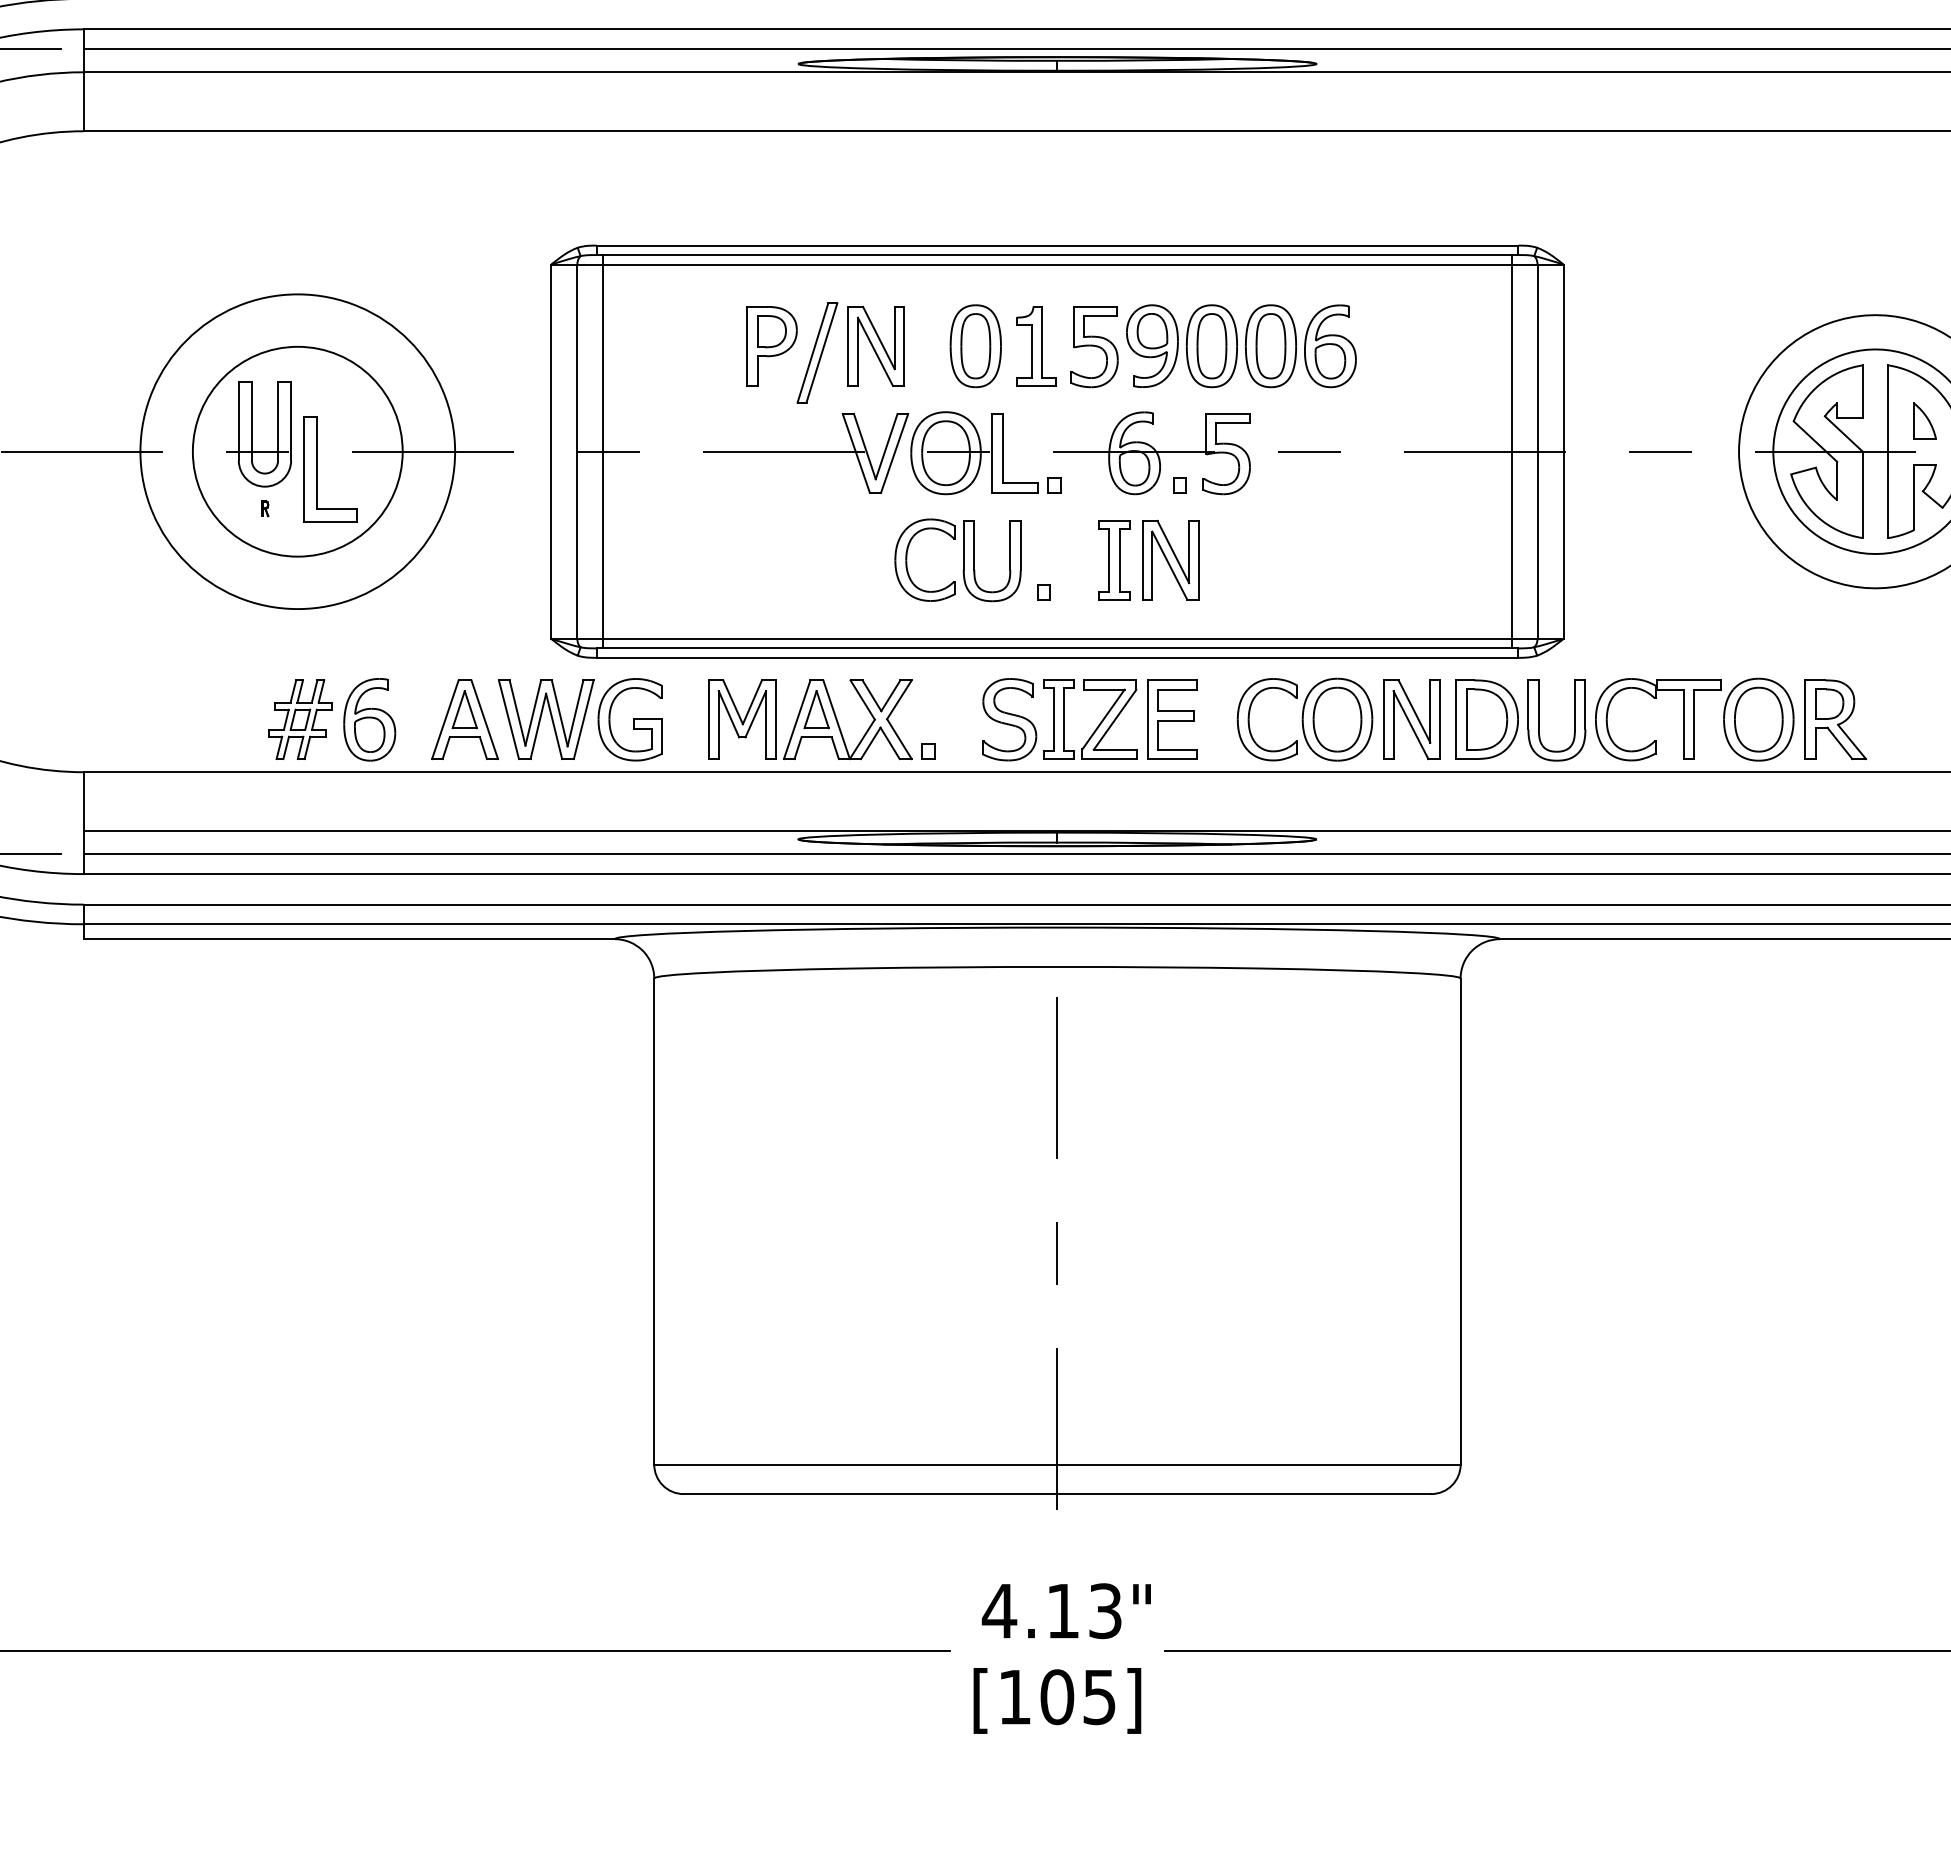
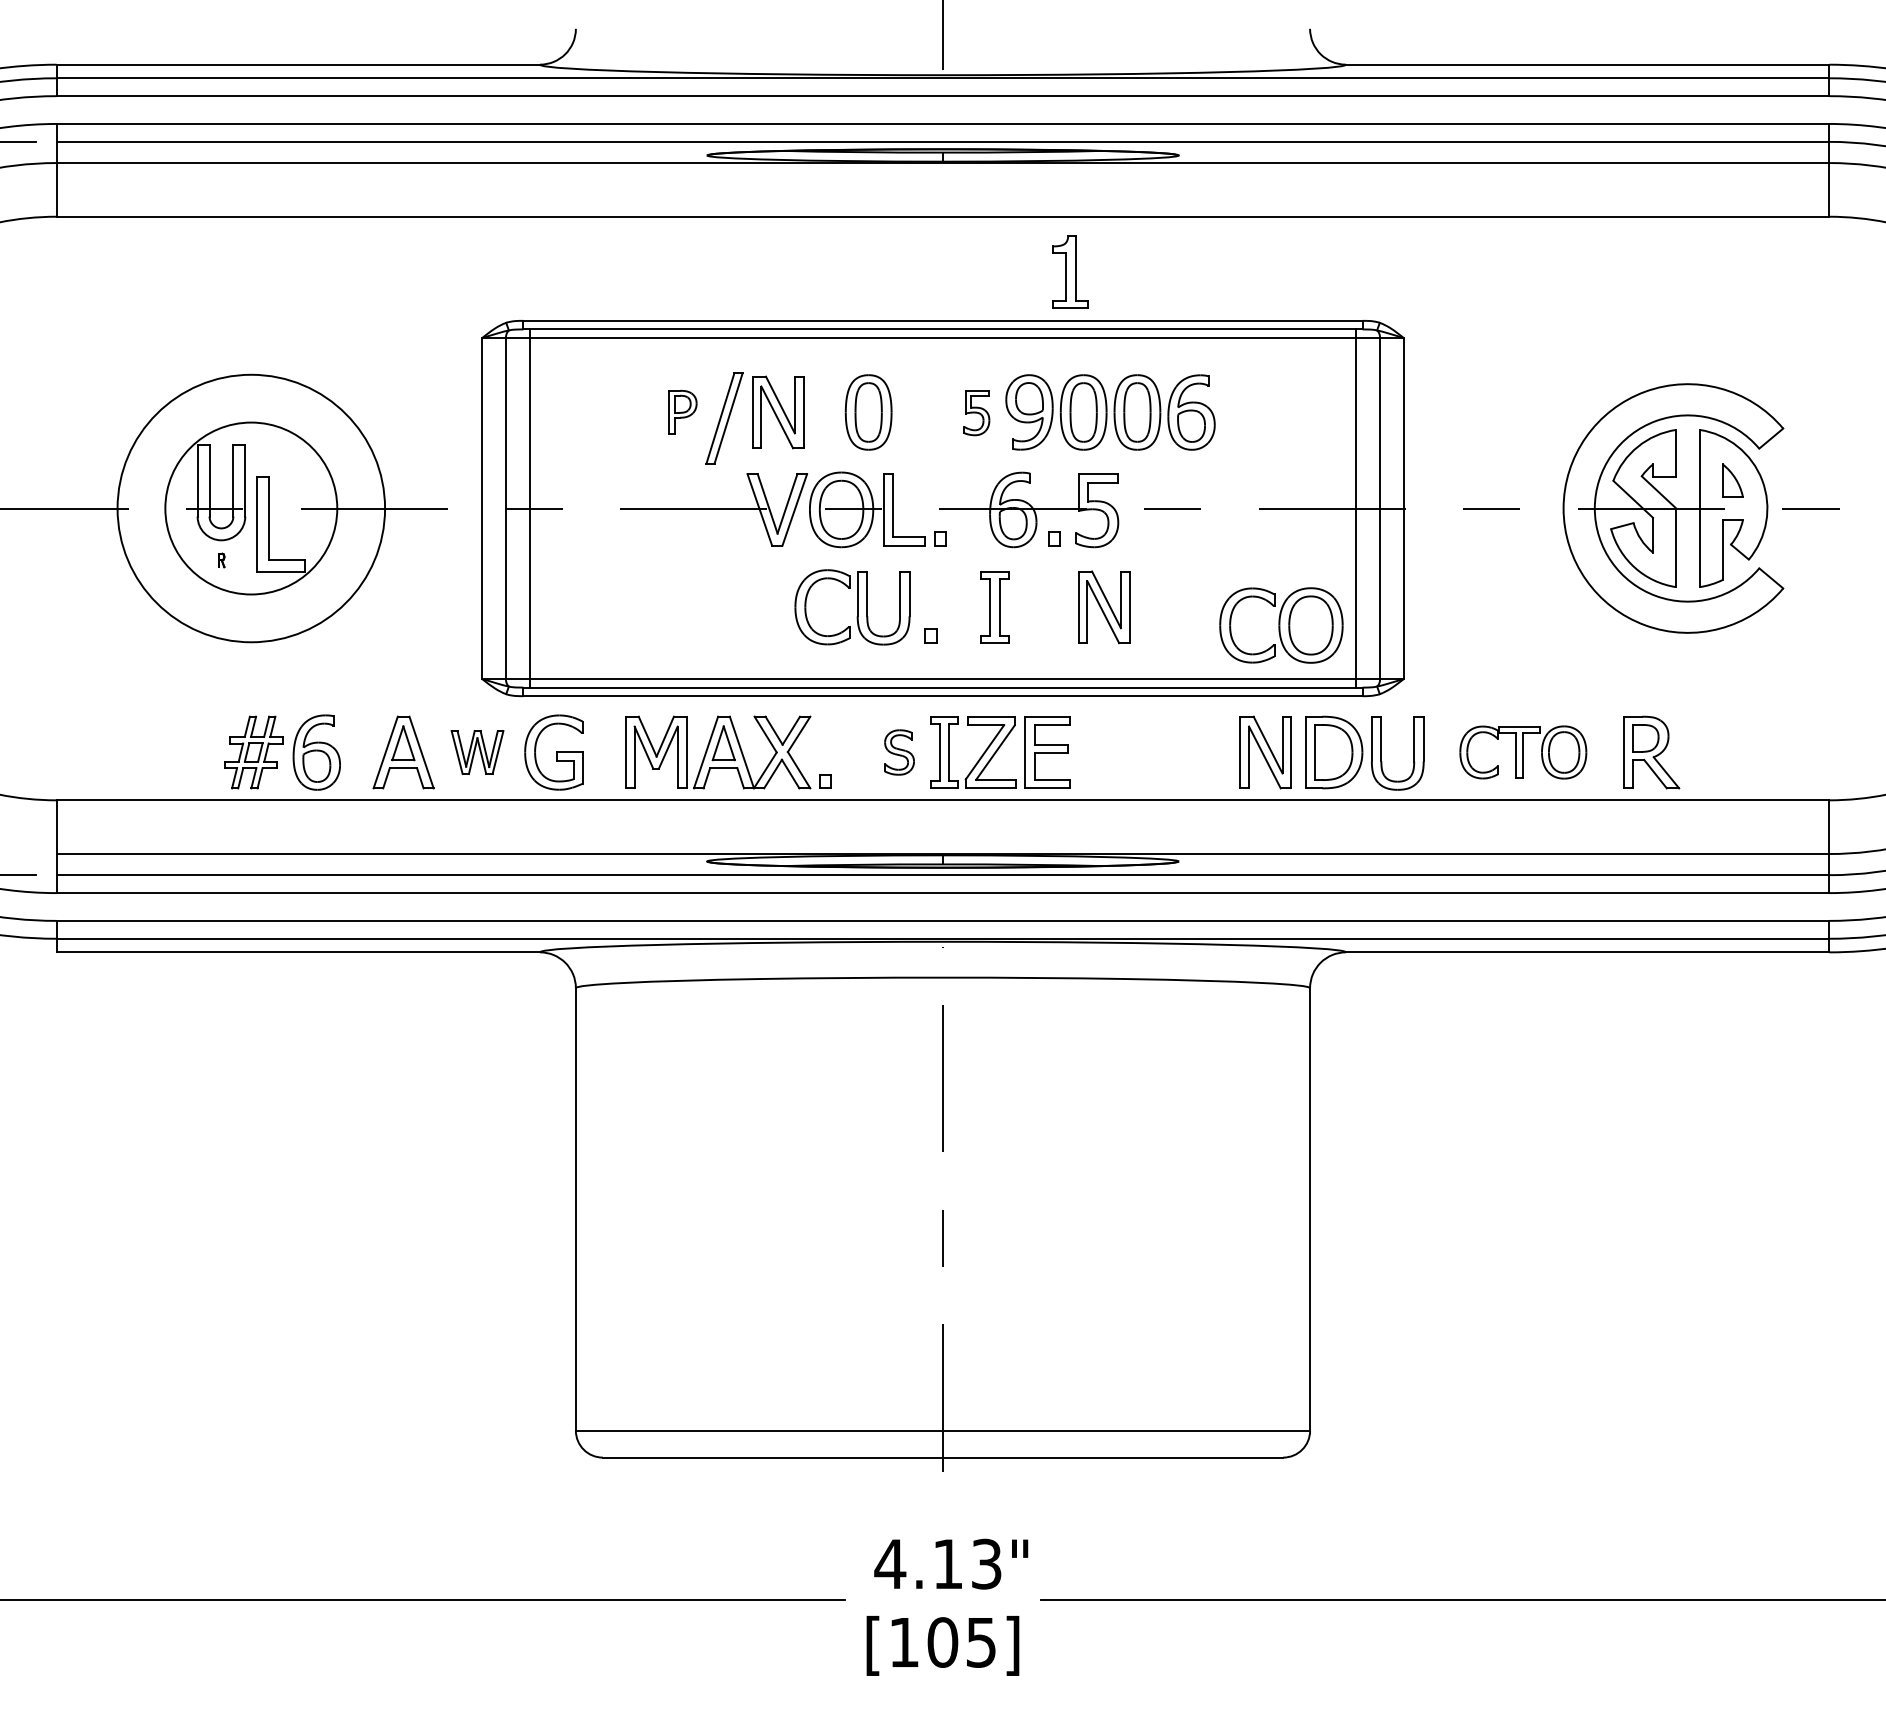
part: (771, 345) -> (682, 411), size x0.6
part: (1036, 345) -> (1070, 271), moved
part: (1094, 347) -> (976, 413), size x0.6
circle: (296, 451) -> (250, 508), size x1.4
circle: (297, 451) -> (251, 508), size x0.6
part: (1171, 560) -> (1104, 607), moved
part: (546, 719) -> (477, 752), size x0.6
part: (1009, 719) -> (899, 752), size x0.6
part: (1305, 719) -> (1281, 625), moved
part: (1695, 719) -> (1523, 752), size x0.7

